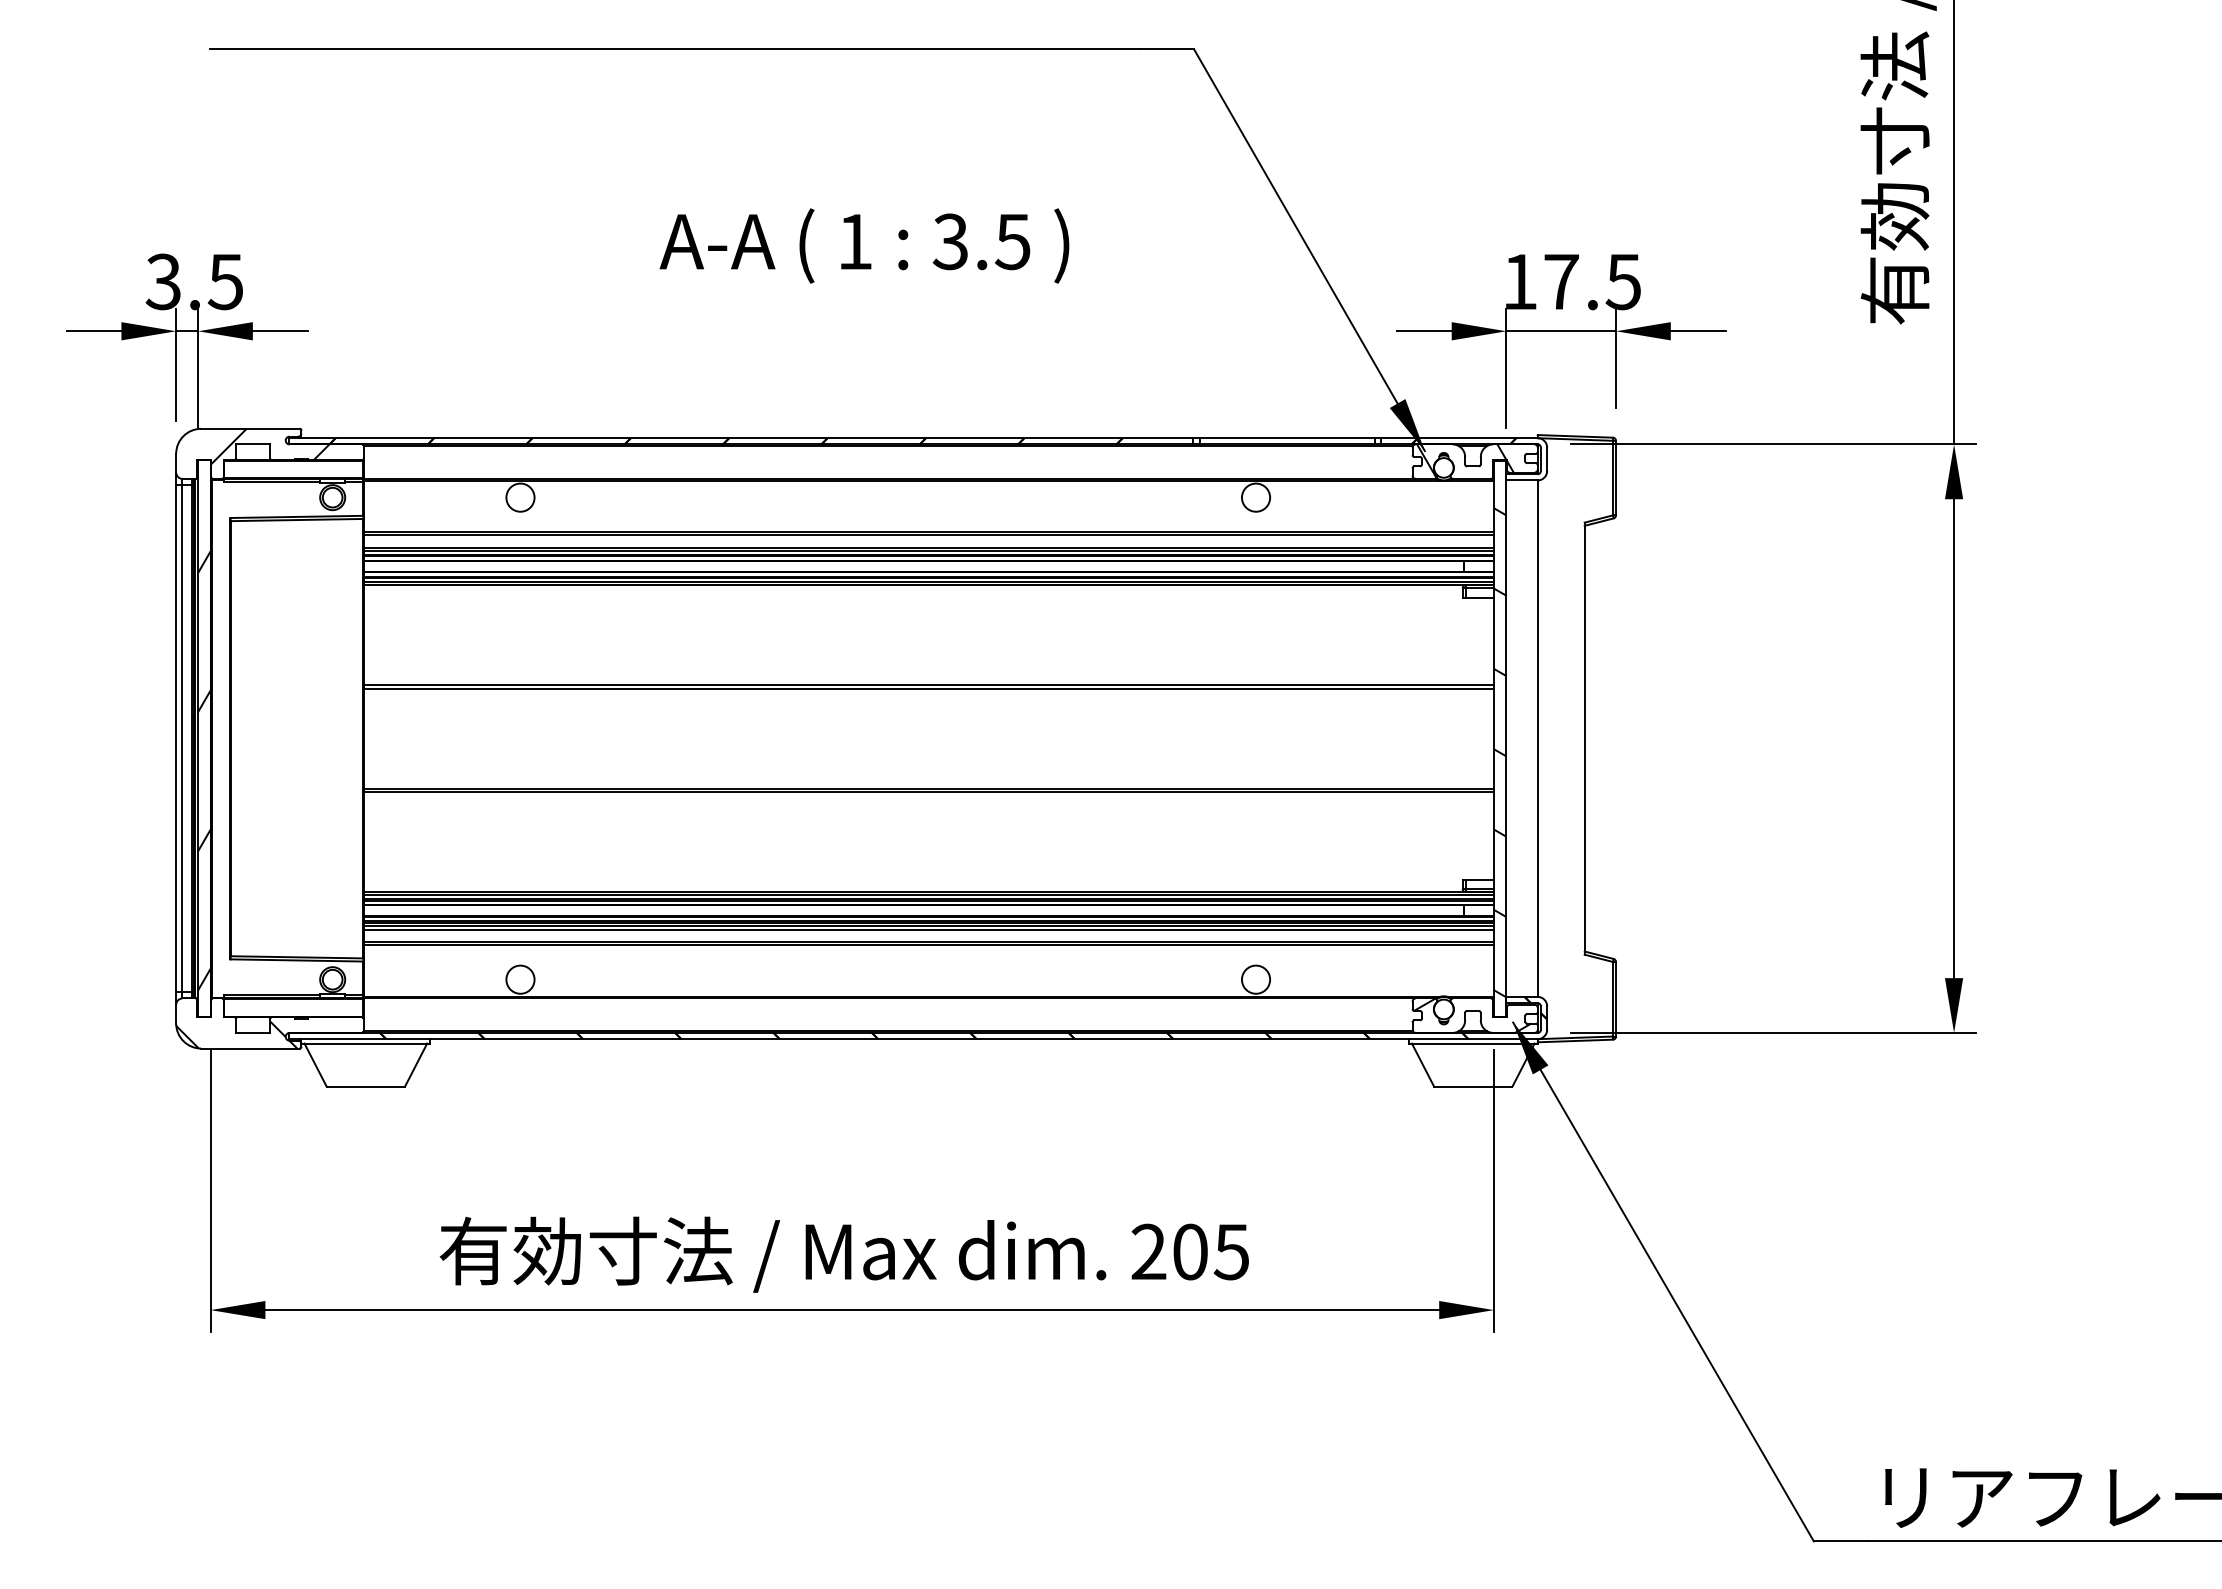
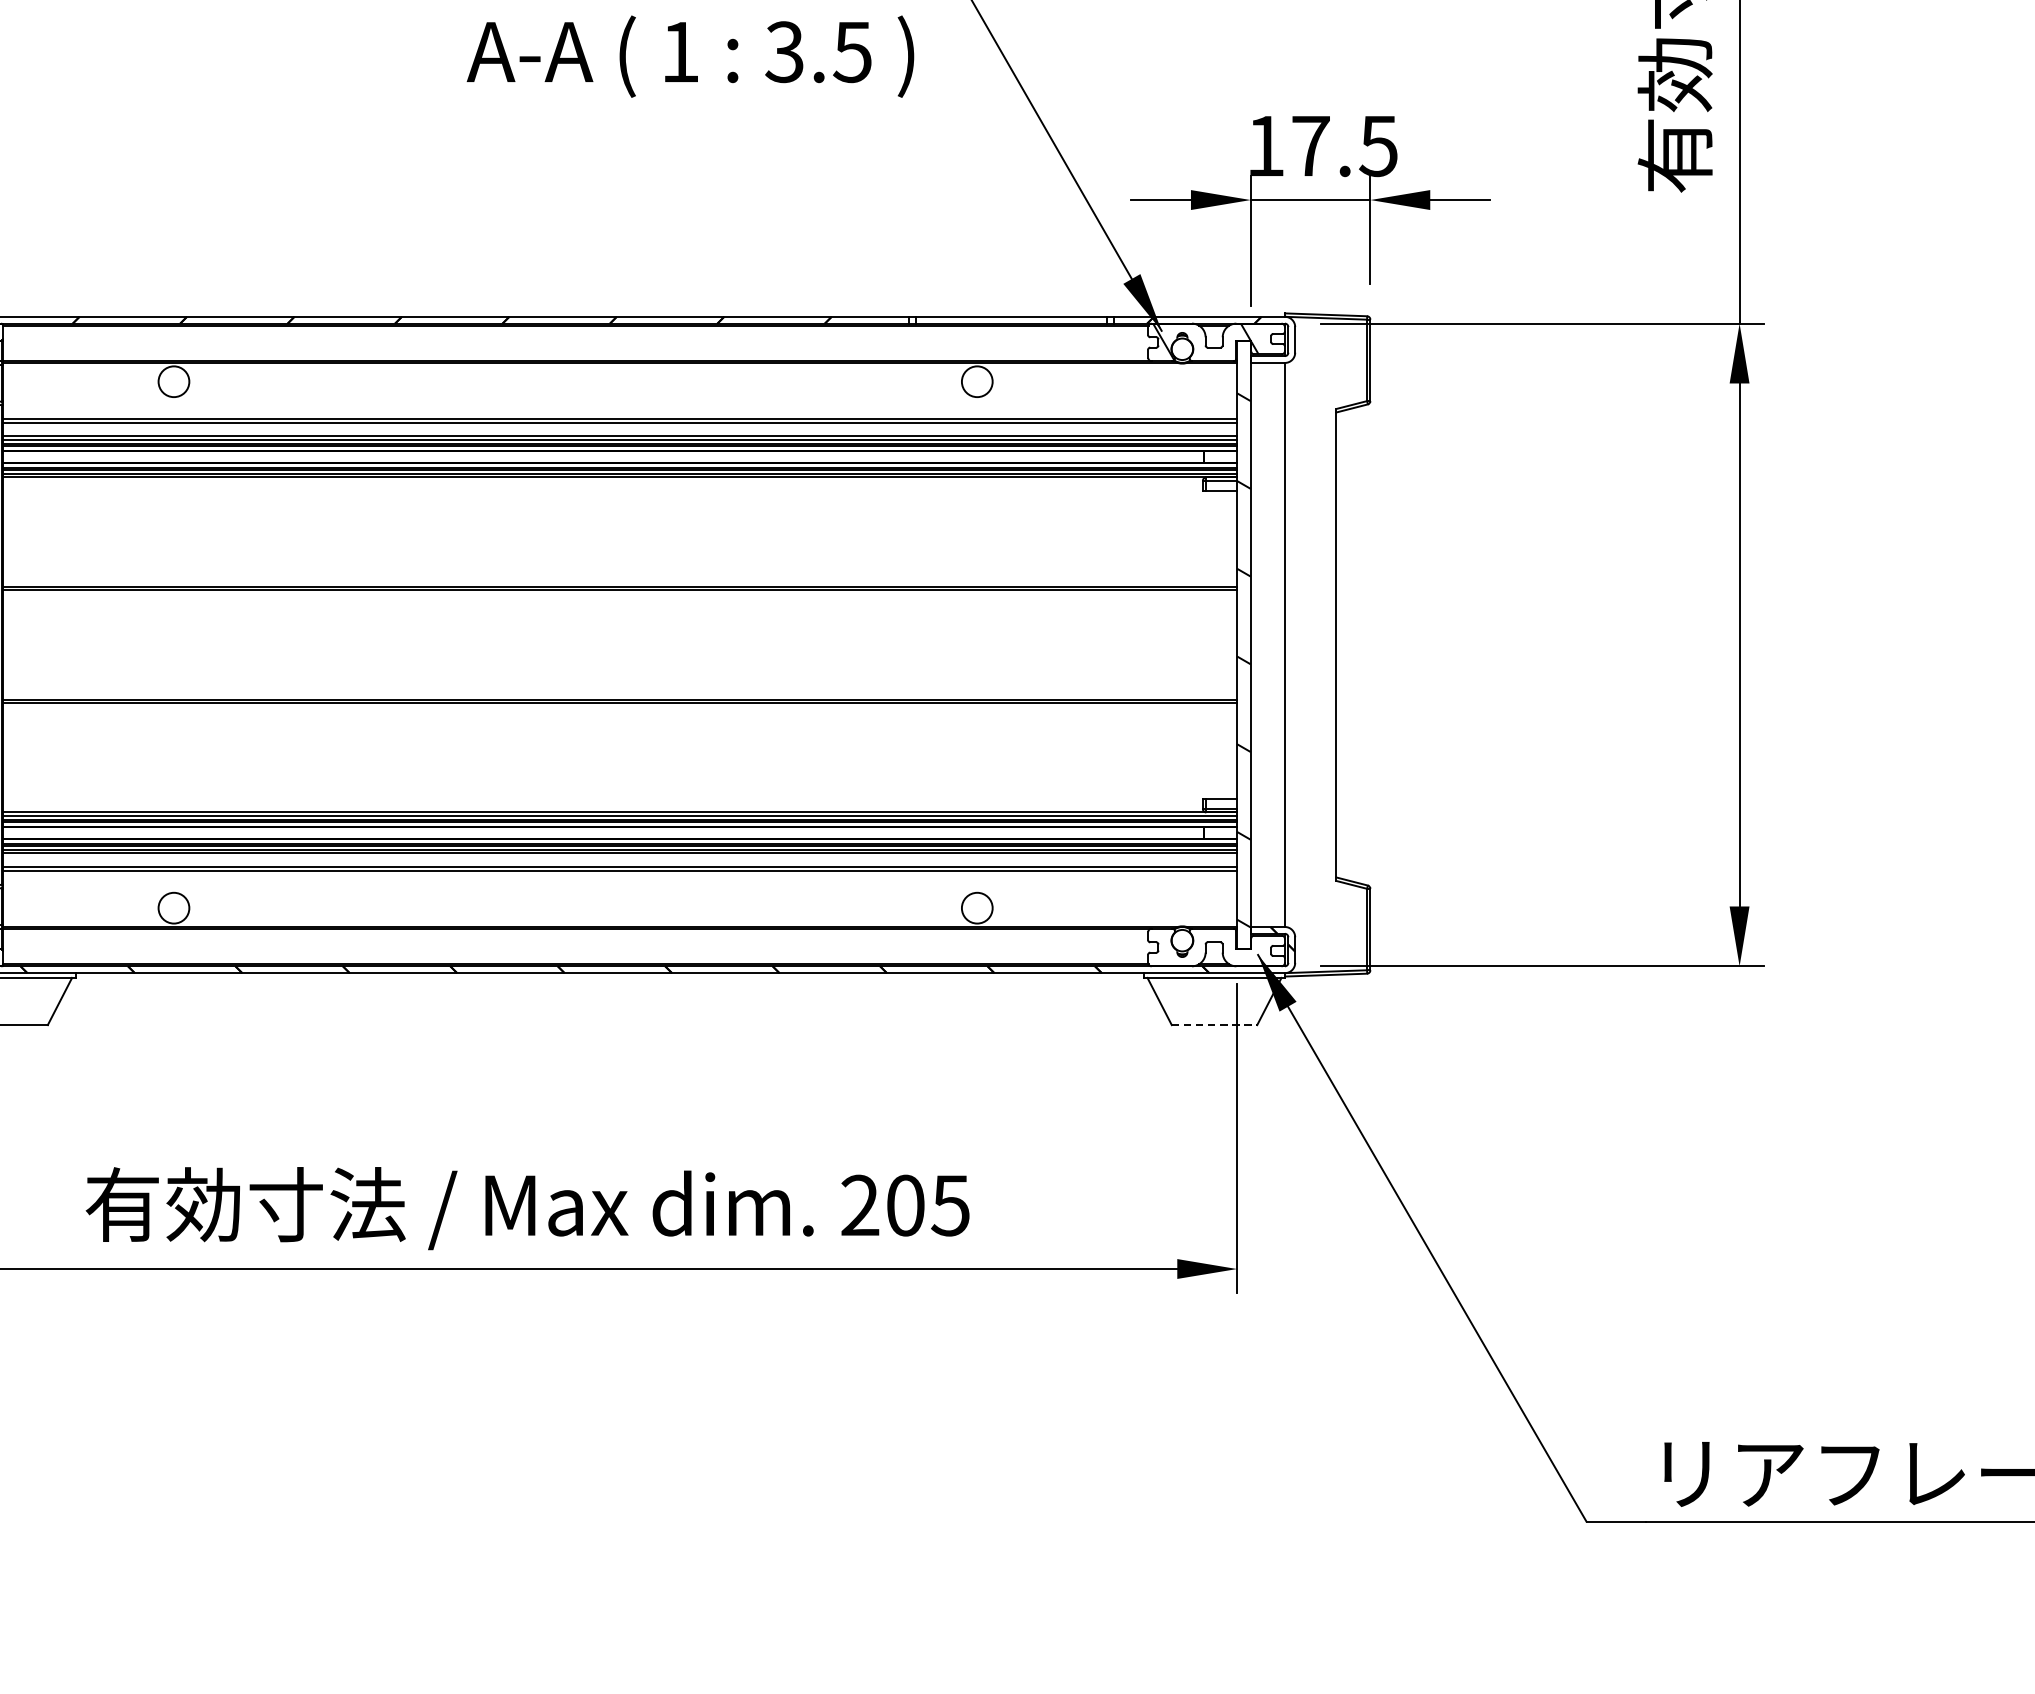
text: (864, 245) -> (690, 56), moved
hatch: (1472, 1015) -> (1213, 947), removed
line: (1473, 1086) -> (1214, 1024), solid -> dashed

